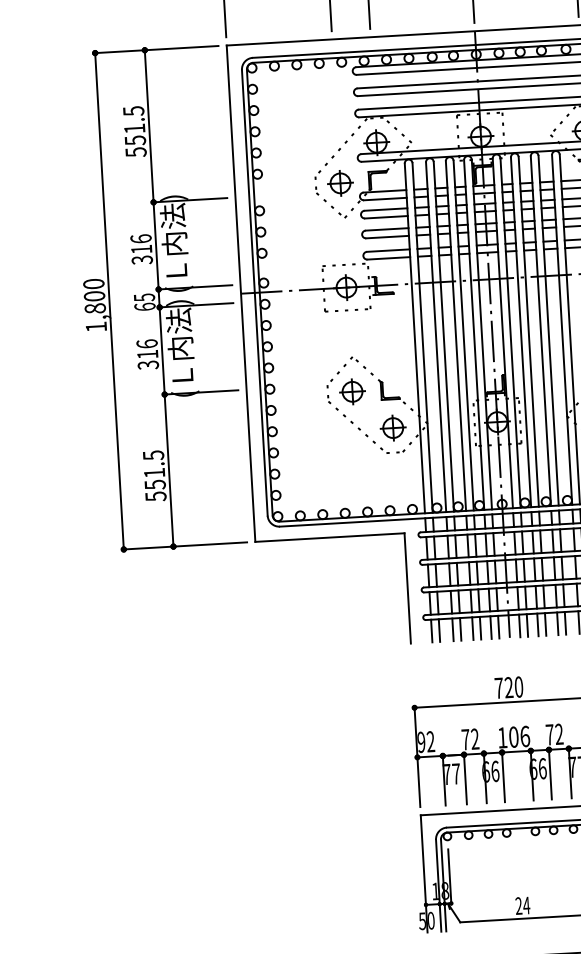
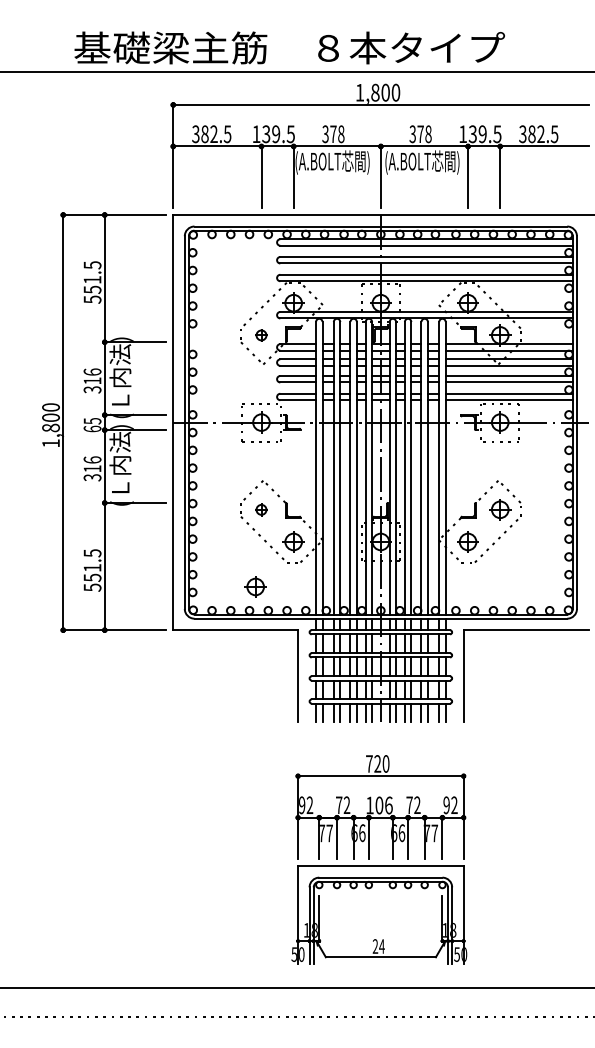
part: (340, 183) -> (261, 335), size x0.6
part: (352, 391) -> (261, 509), size x0.6
part: (350, 483) -> (255, 586), added

